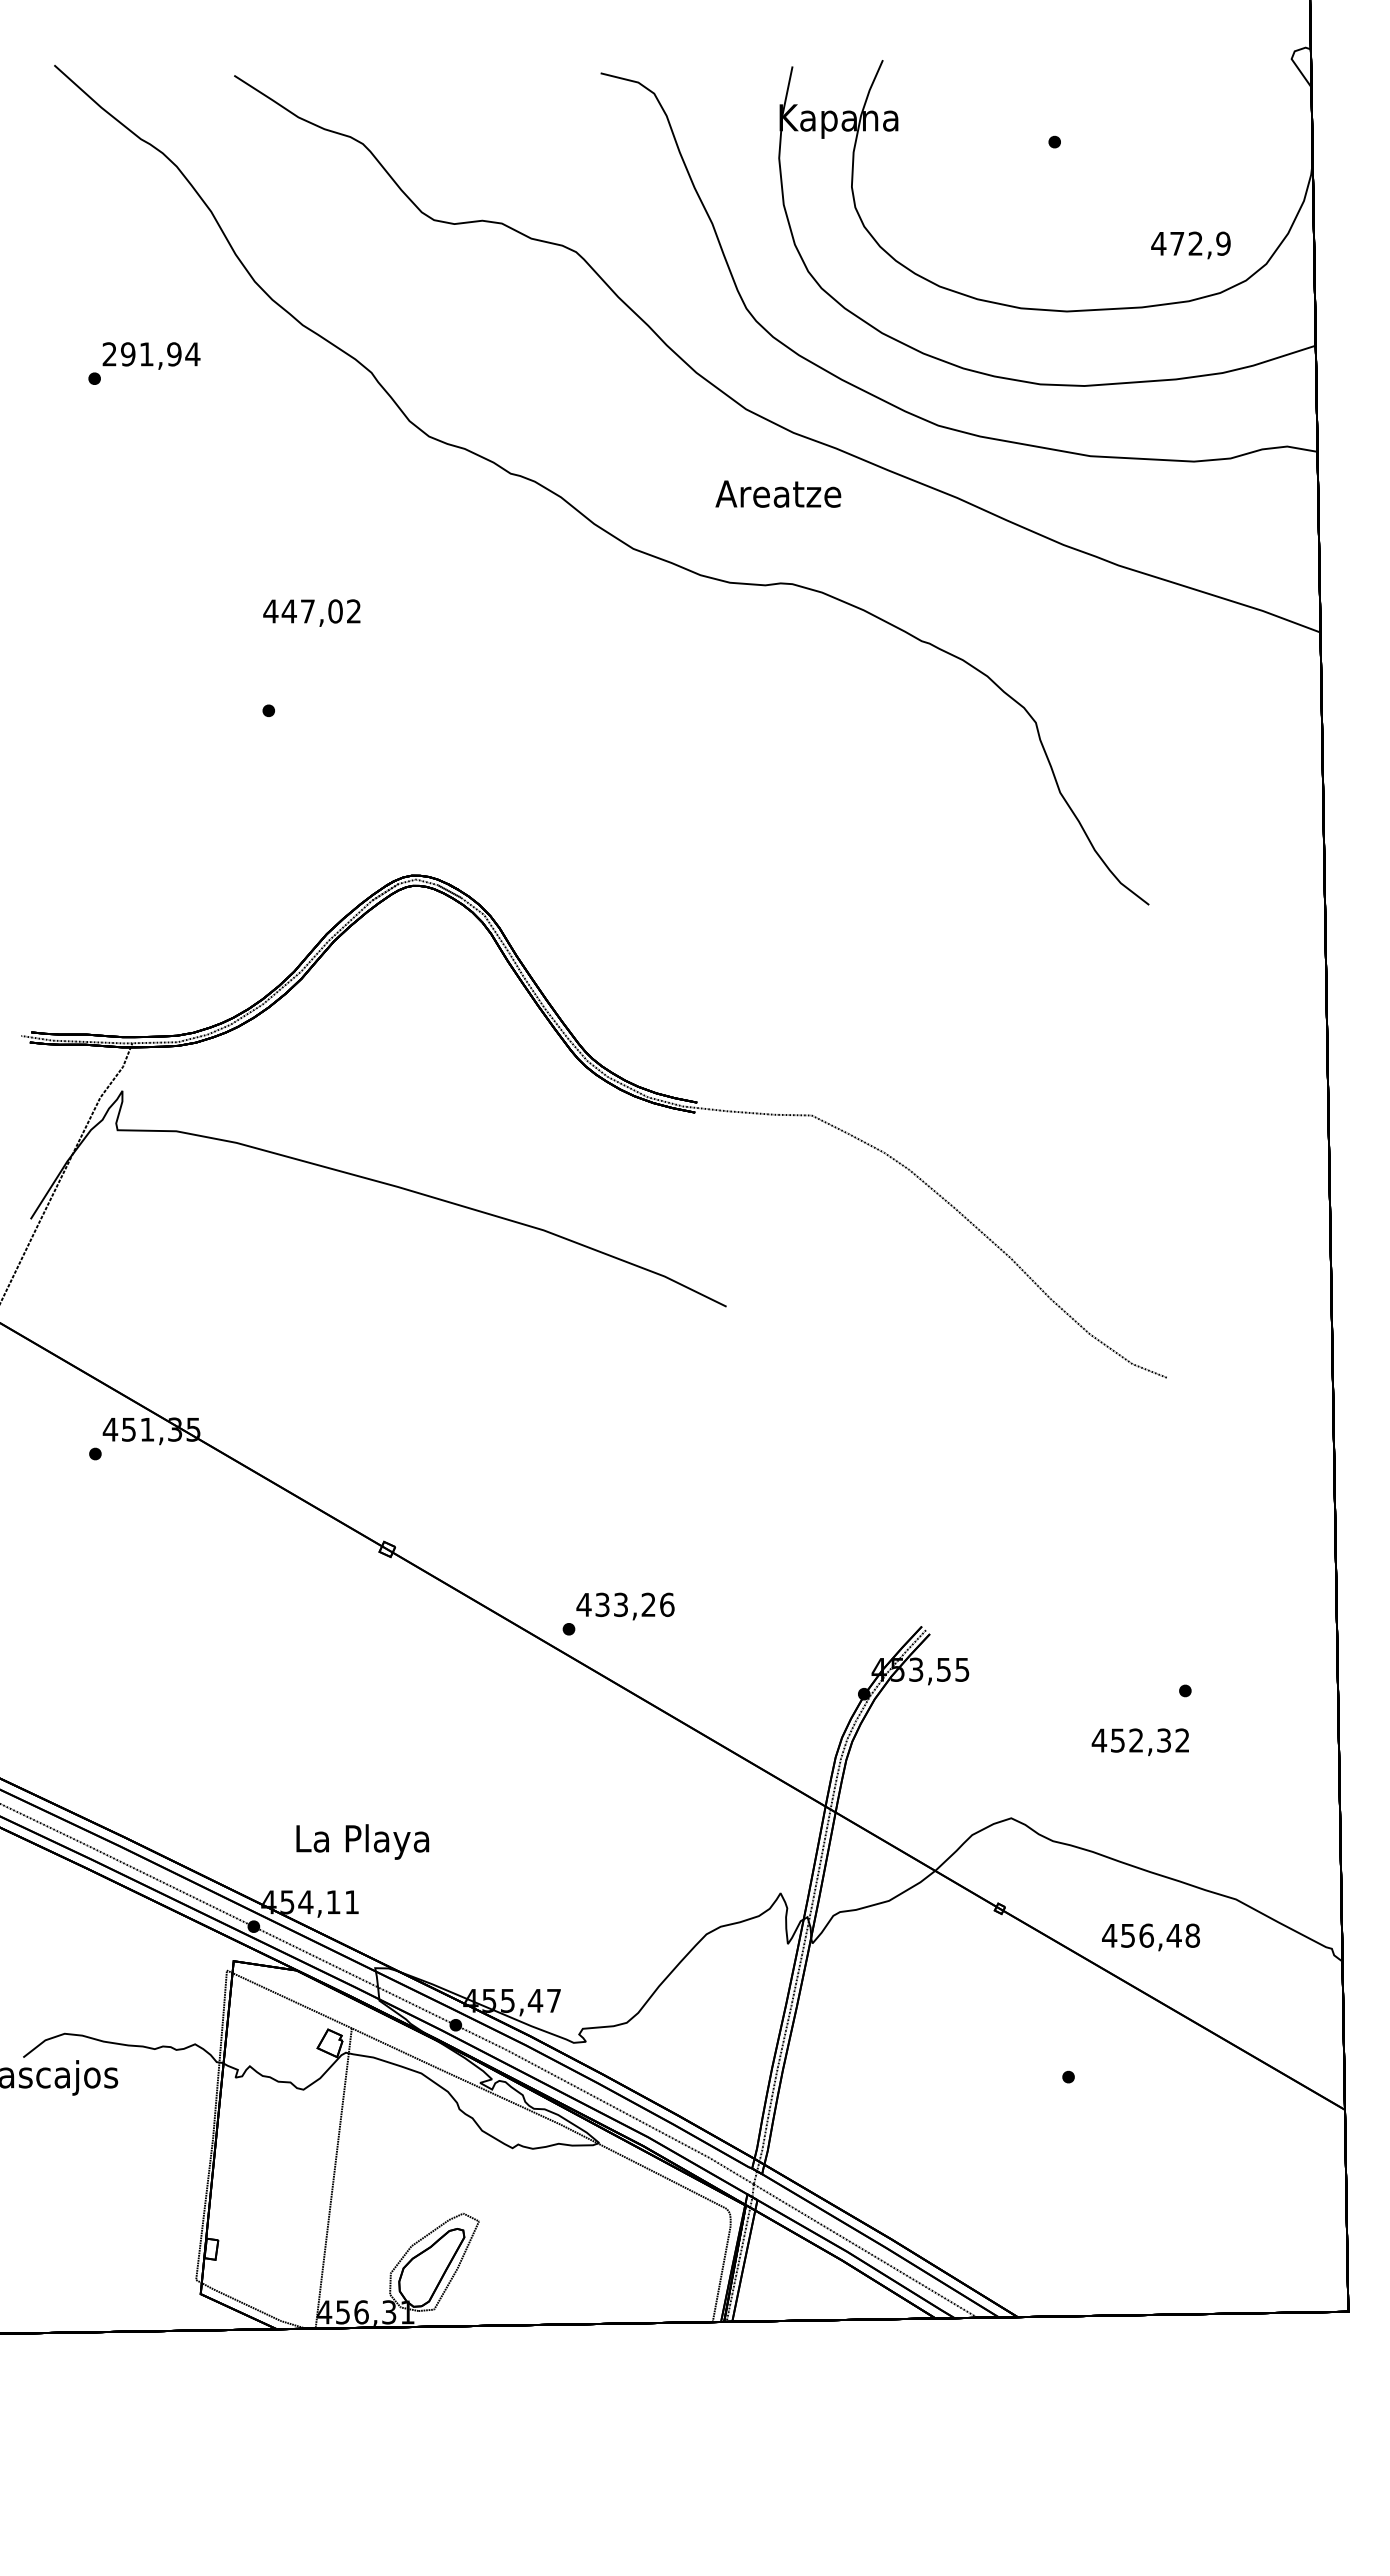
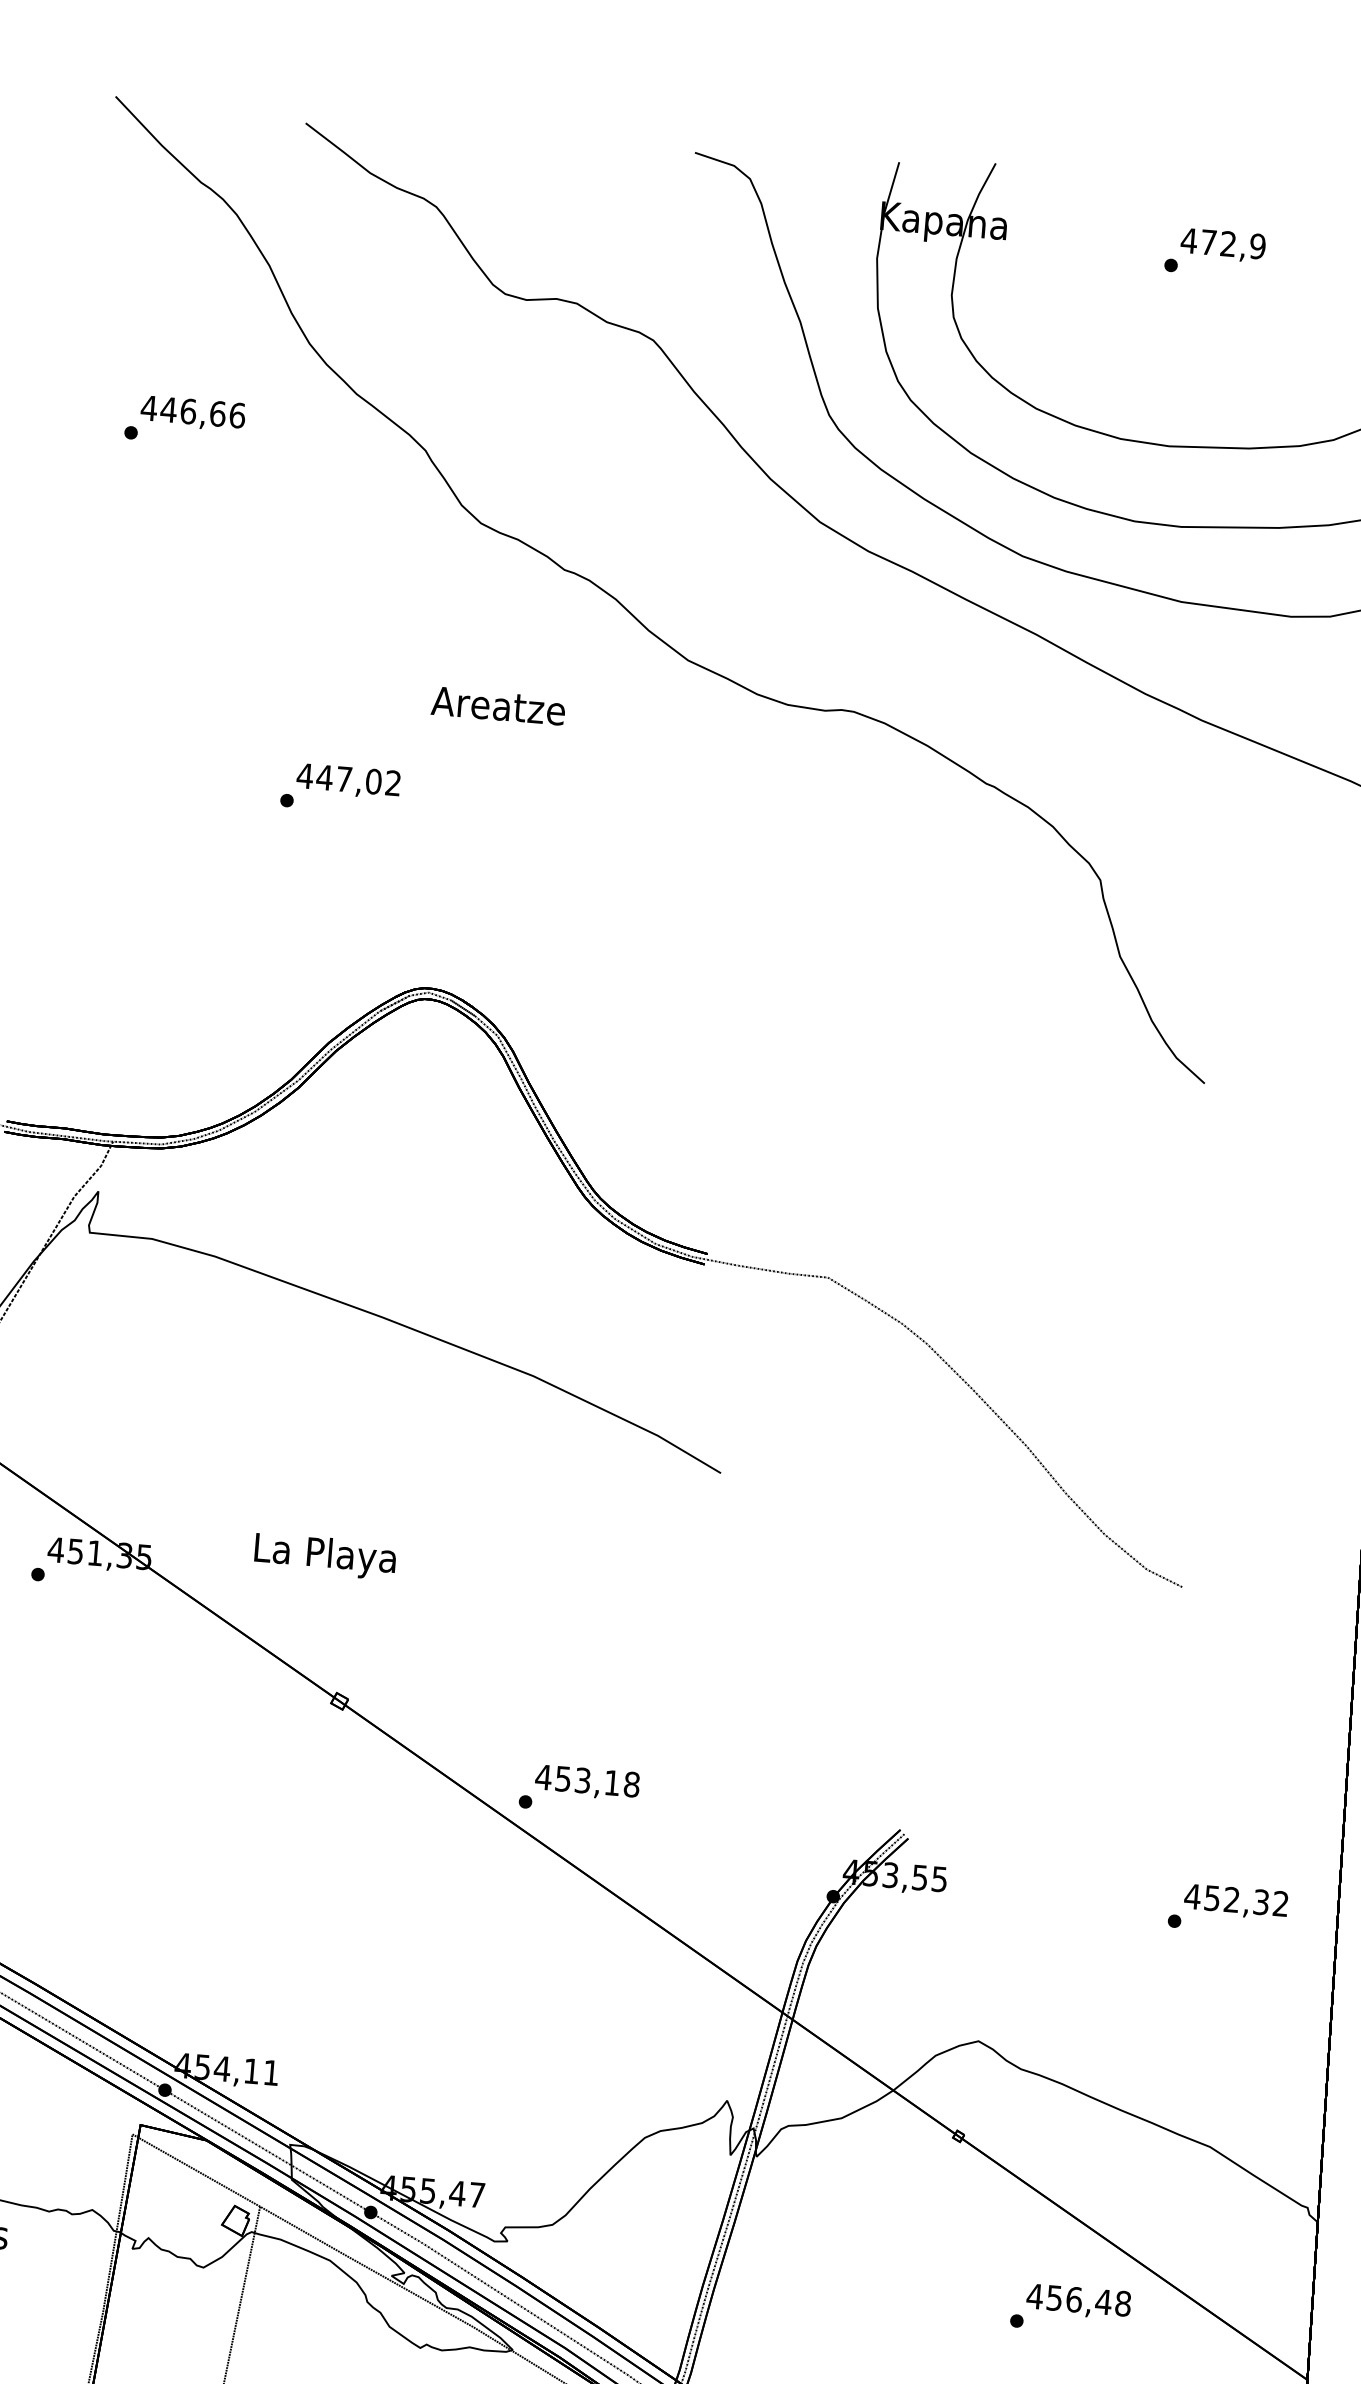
text: (1190, 245) -> (1222, 245), moved
text: (151, 354) -> (193, 412), 291,94 -> 446,66
text: (778, 493) -> (498, 705), moved
text: (311, 612) -> (348, 780), moved
text: (635, 1604) -> (598, 1781), 433,26 -> 453,18
text: (1139, 1741) -> (1235, 1901), moved
text: (362, 1841) -> (325, 1555), moved
text: (1150, 1937) -> (1078, 2301), moved

